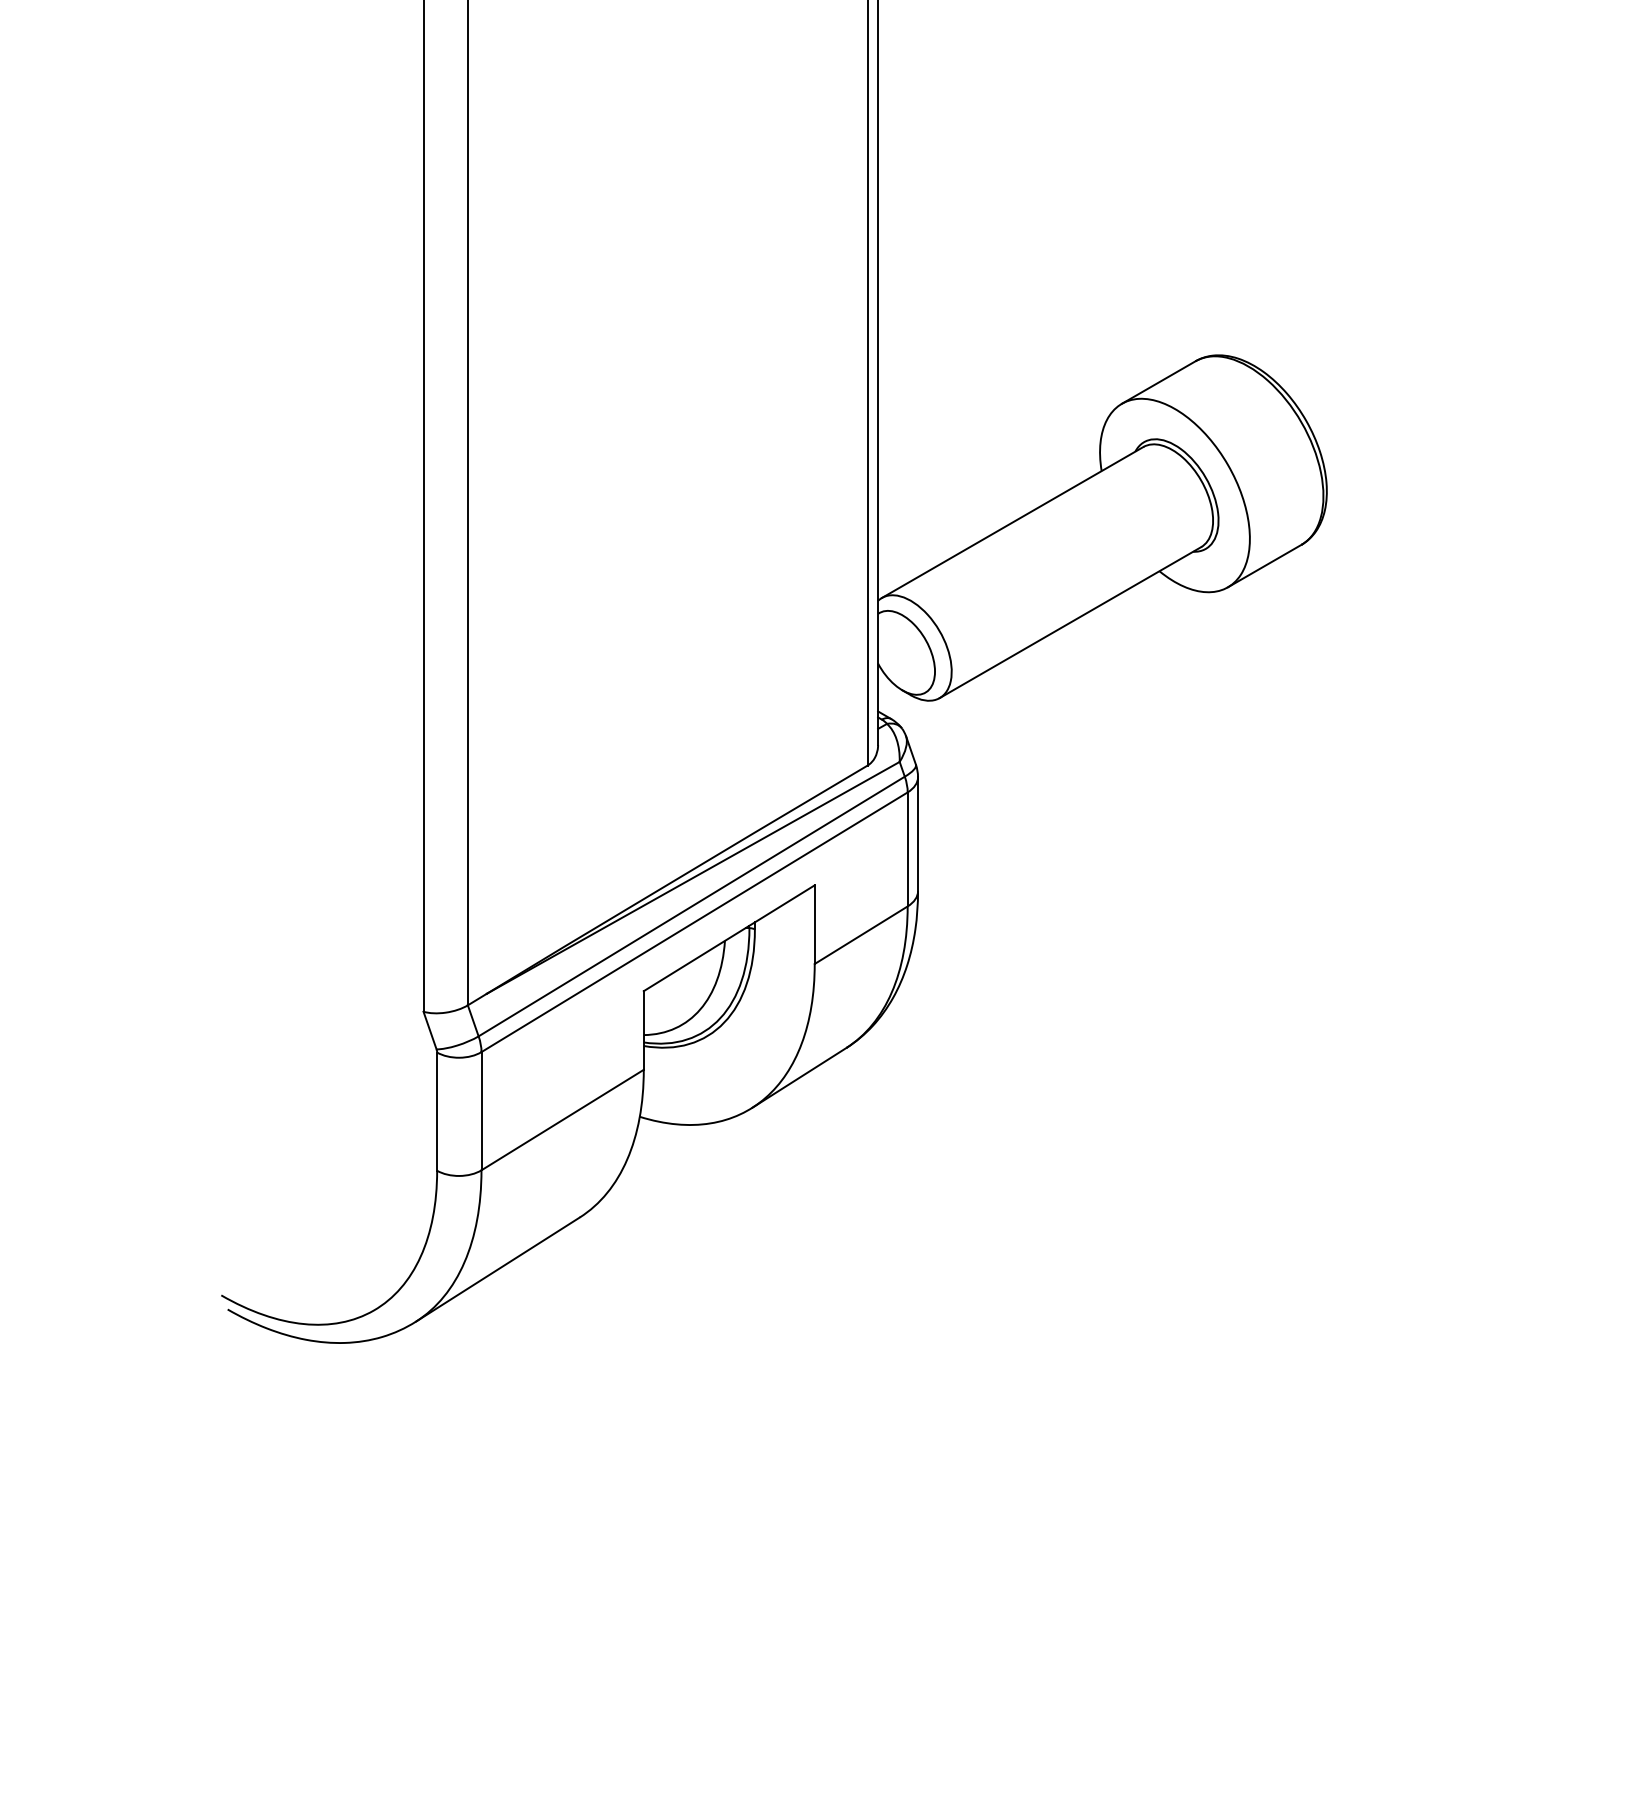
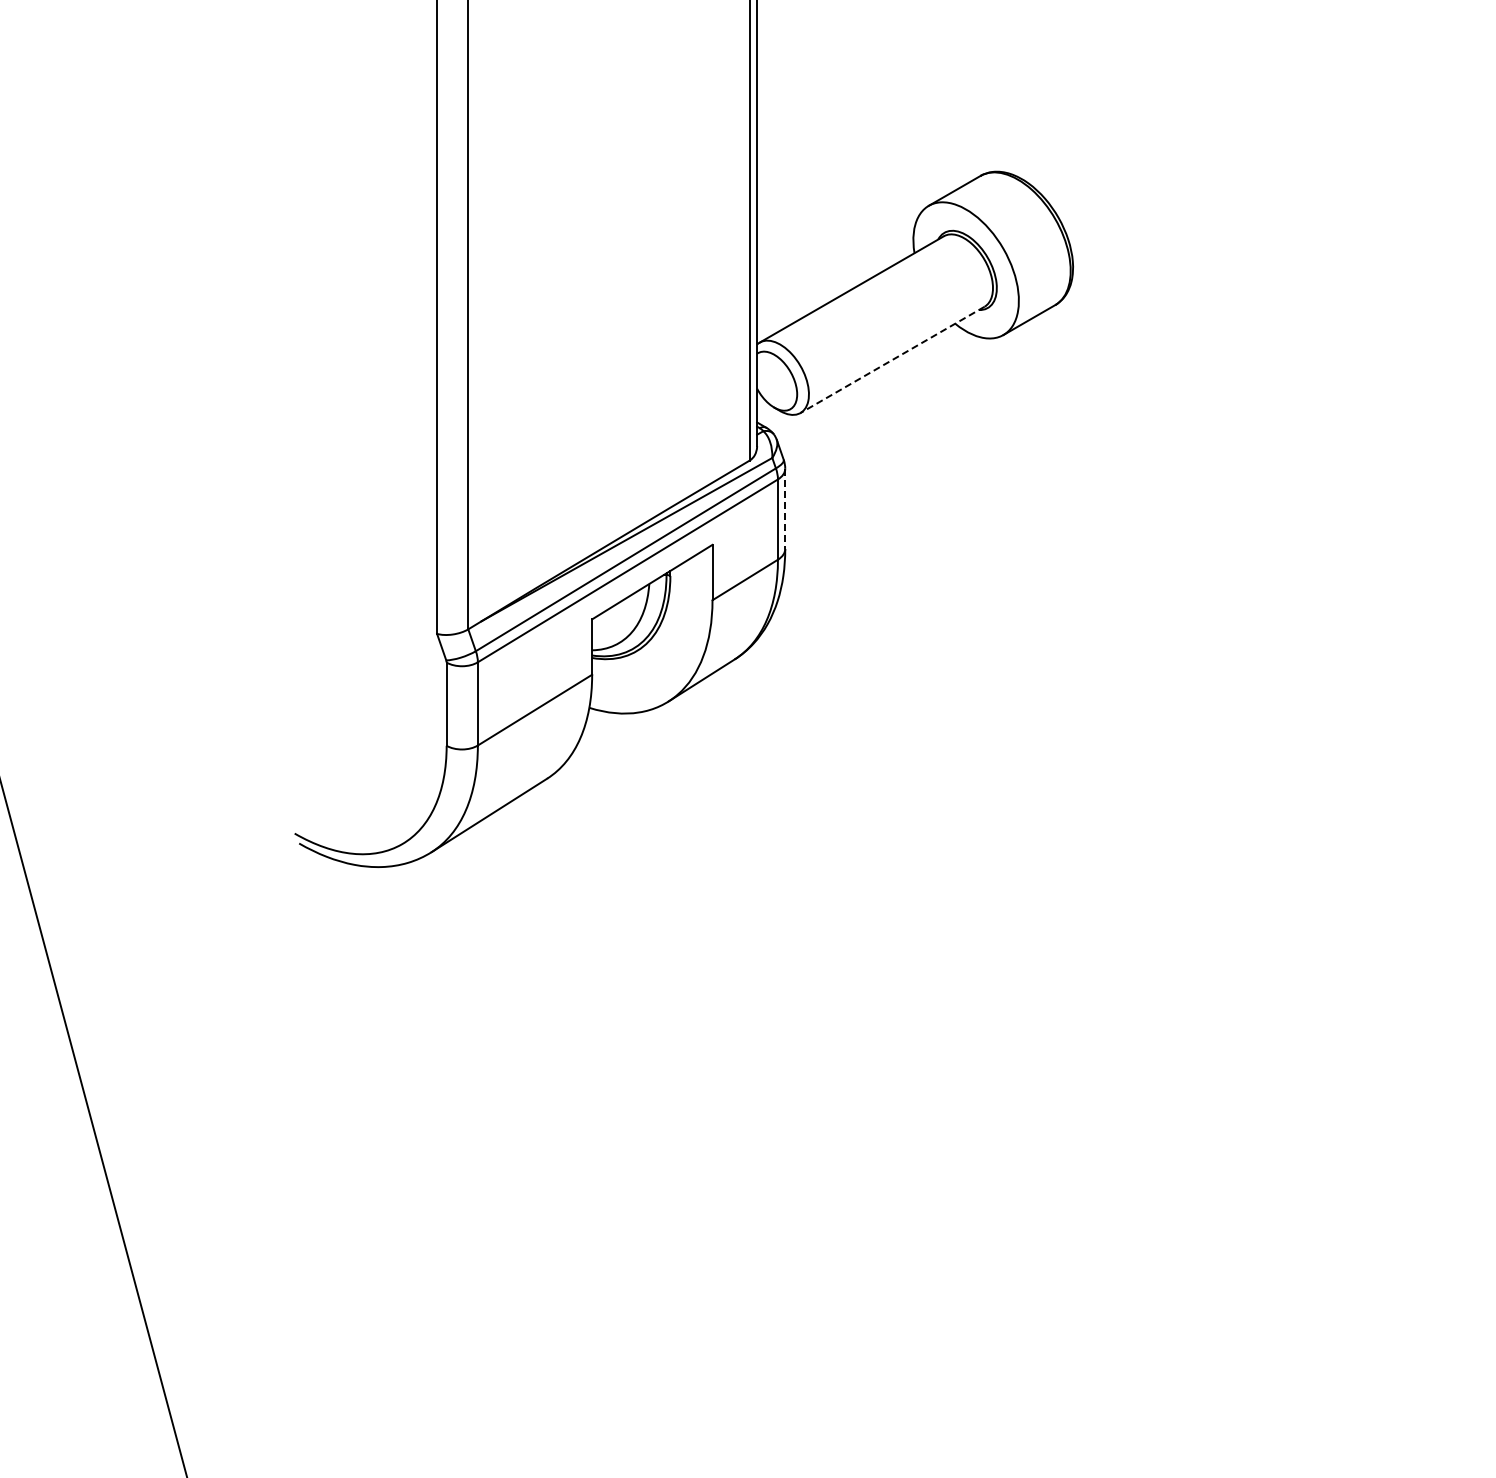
line: (1070, 623) -> (892, 360), solid -> dashed
line: (918, 835) -> (785, 509), solid -> dashed

